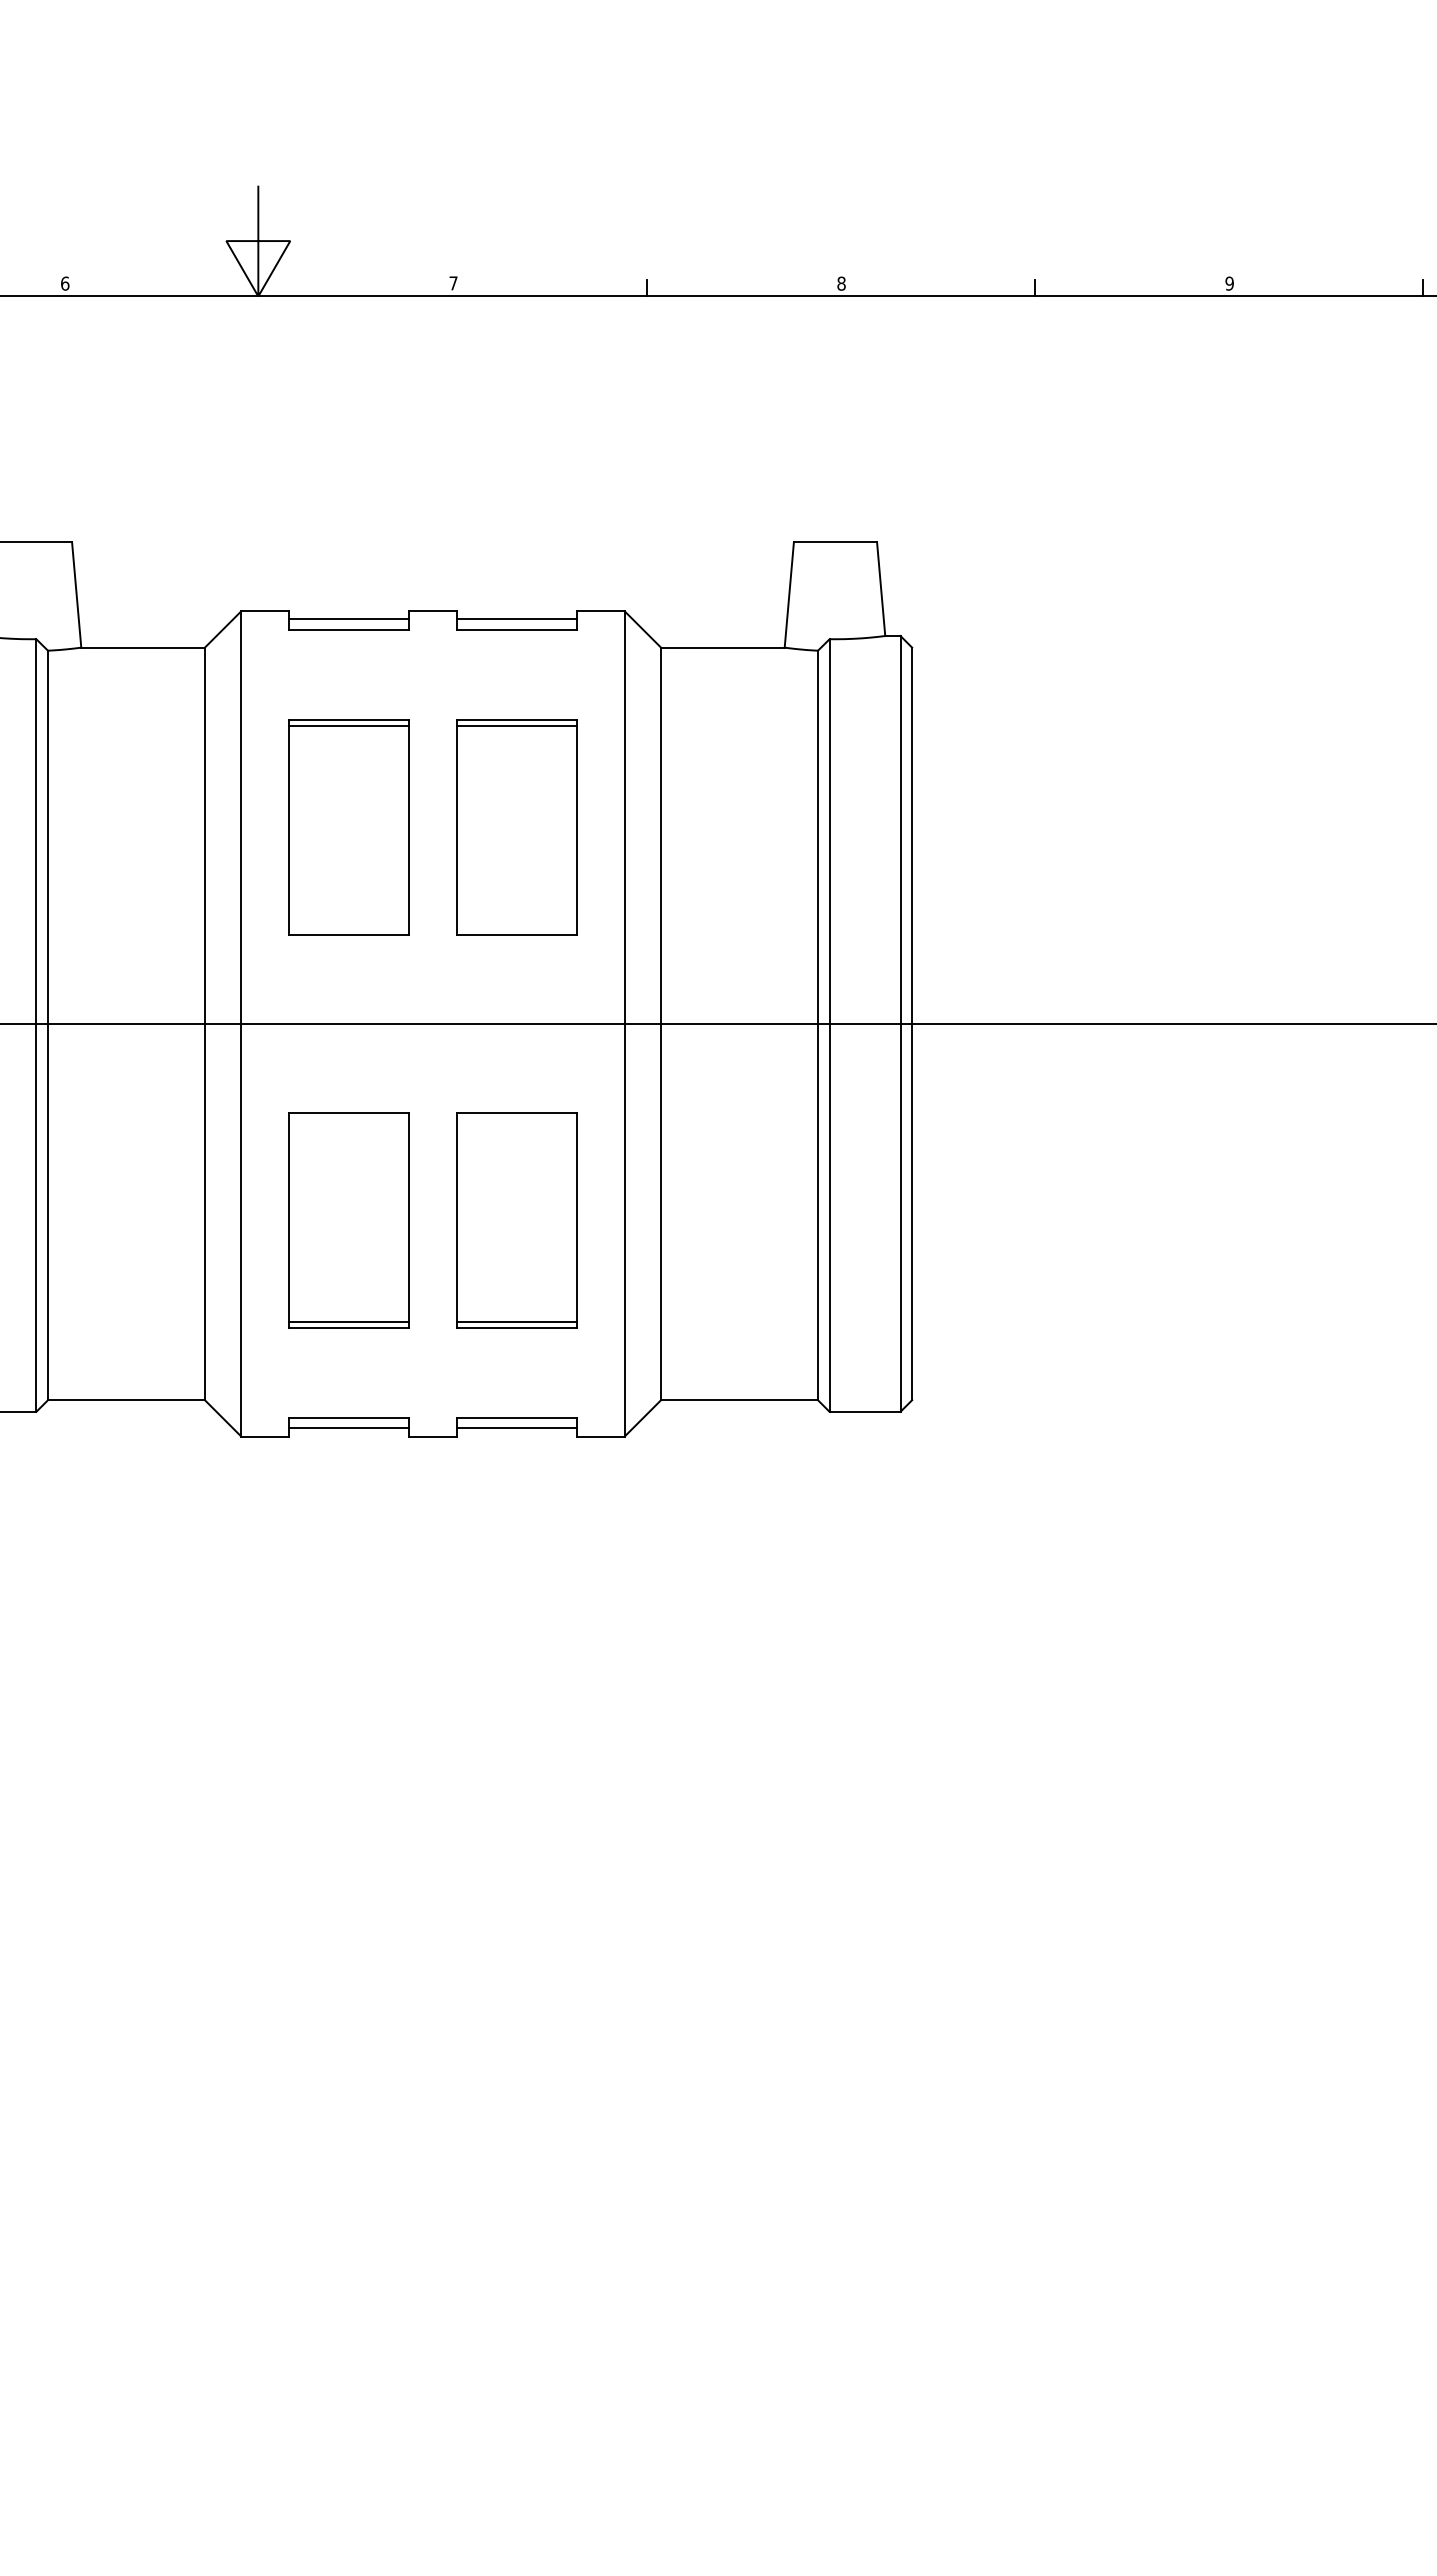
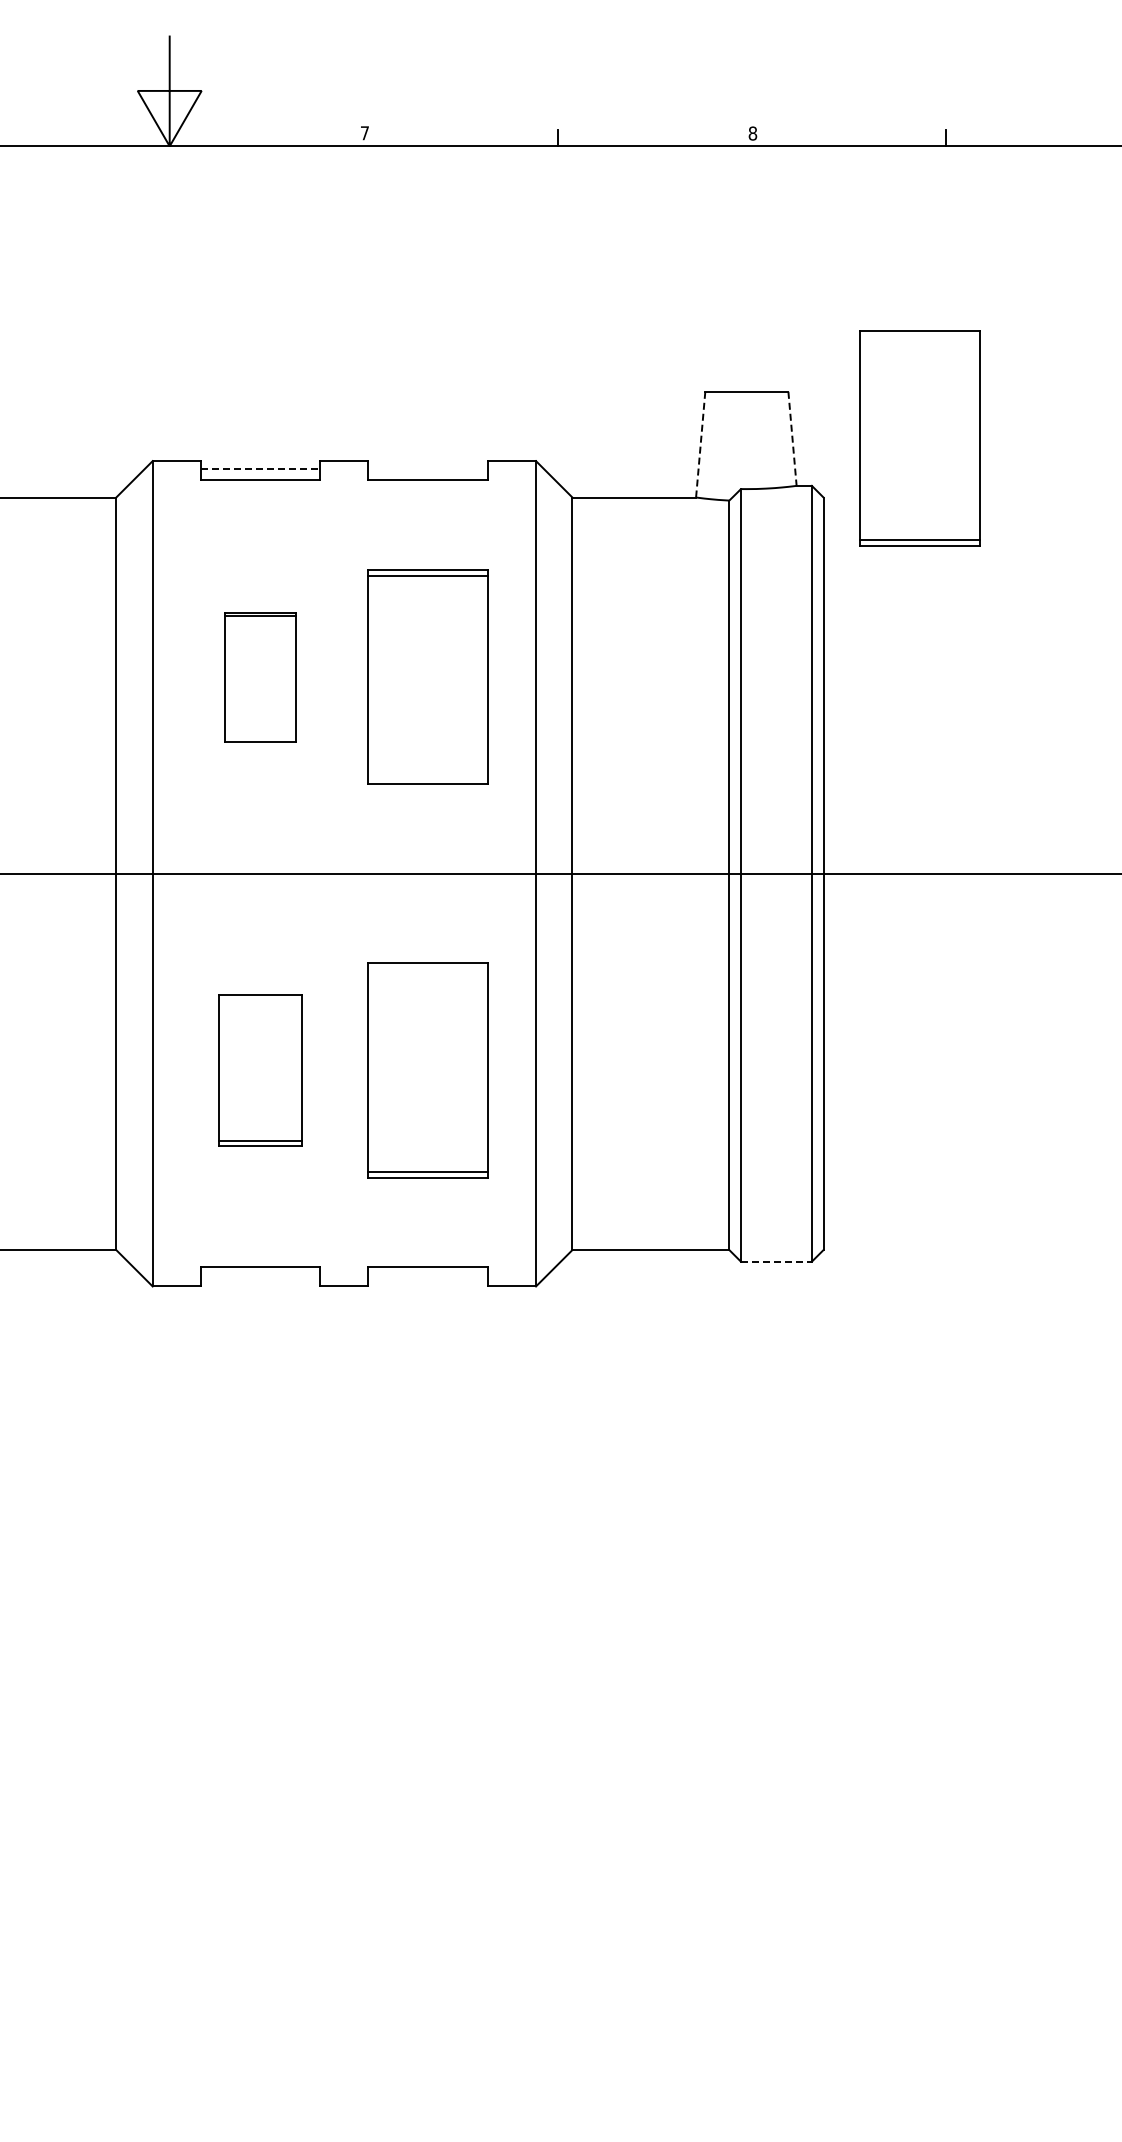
part: (1008, 588) -> (919, 438), added
line: (881, 589) -> (792, 439), solid -> dashed
line: (789, 595) -> (700, 445), solid -> dashed
line: (349, 619) -> (260, 469), solid -> dashed
line: (516, 619) -> (427, 469), removed
part: (348, 827) -> (259, 677), size x0.6
part: (348, 1220) -> (259, 1070), size x0.7
line: (865, 1411) -> (776, 1261), solid -> dashed
line: (349, 1428) -> (260, 1278), removed
line: (516, 1428) -> (427, 1278), removed

